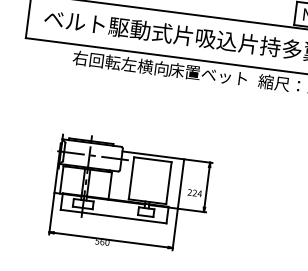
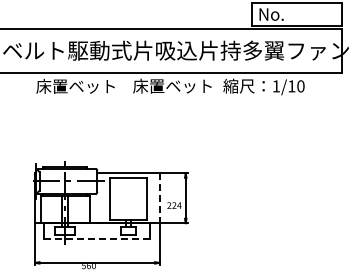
text: (120, 63) -> (84, 86), 右回転左横向 -> 床置ベット
line: (180, 184) -> (159, 198), solid -> dashed
line: (114, 217) -> (97, 239), solid -> dashed

